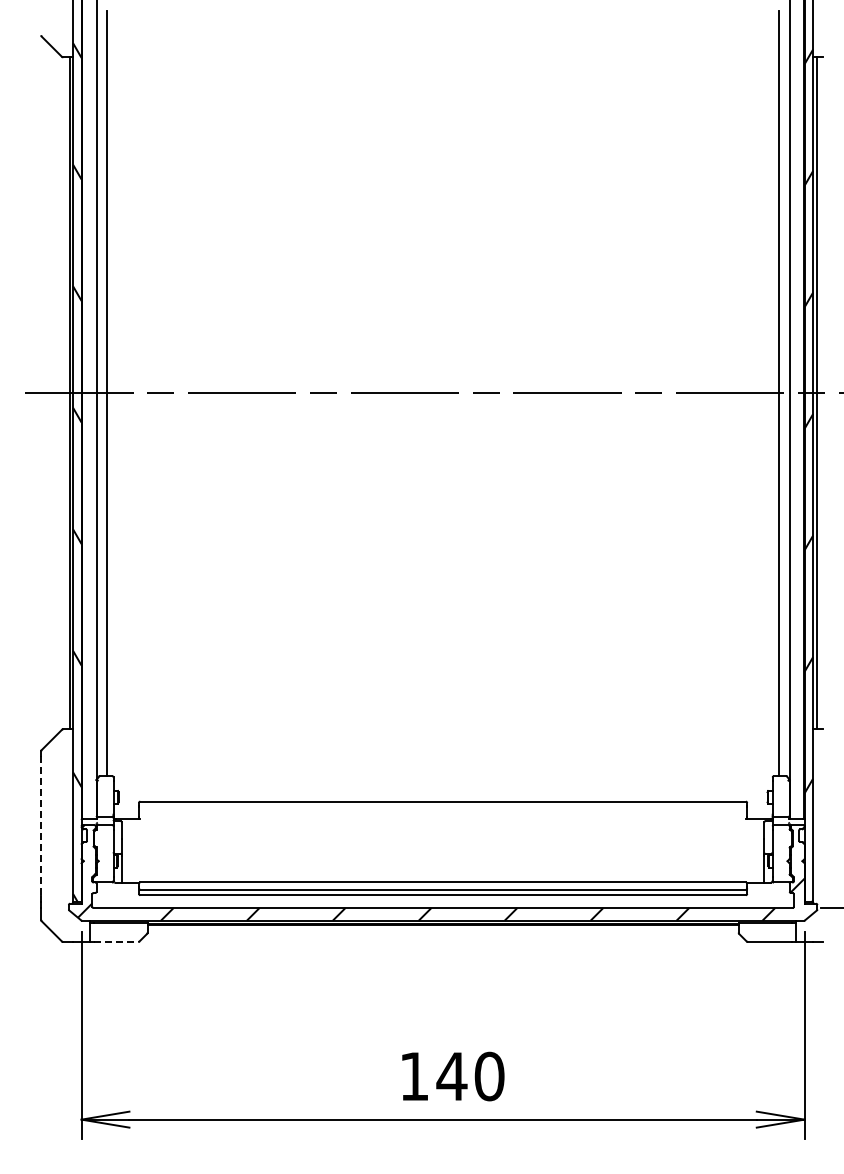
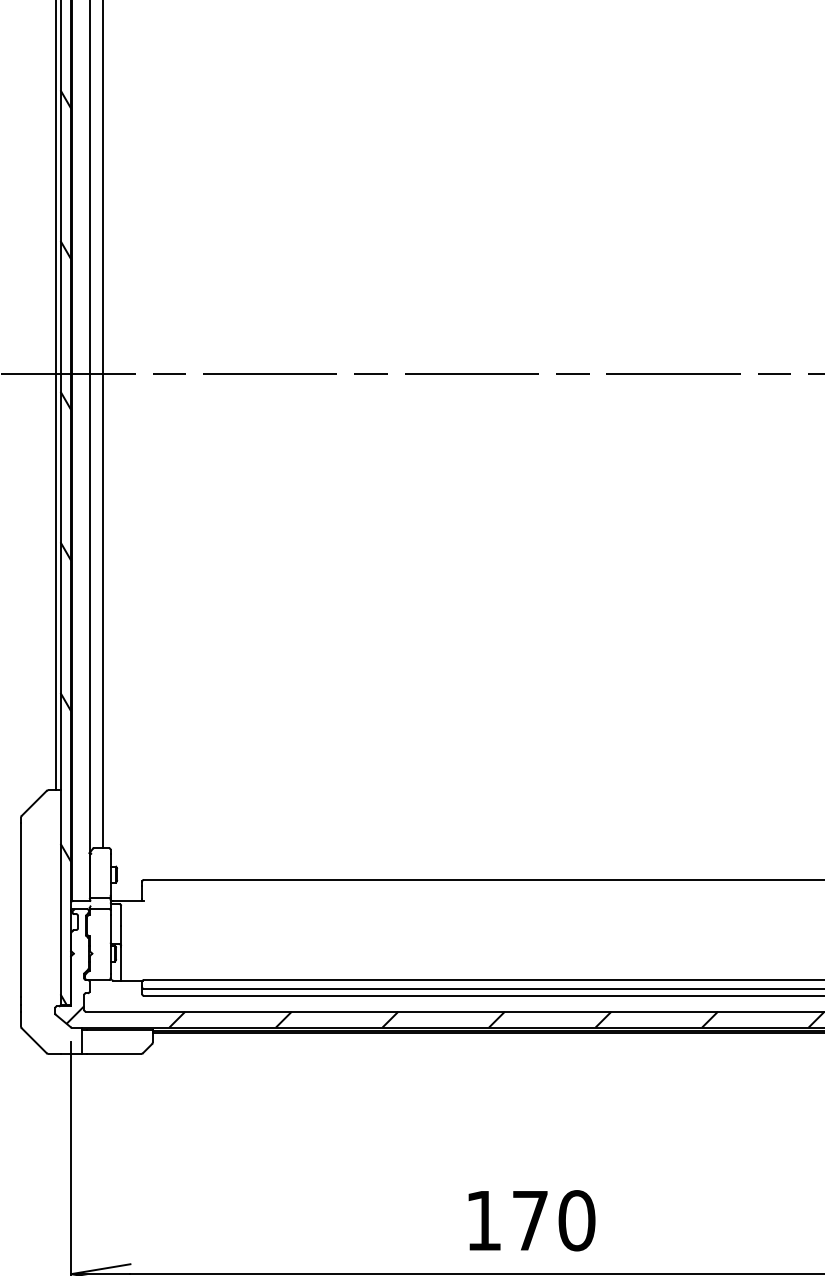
line: (41, 826) -> (21, 910), dashed -> solid
line: (116, 941) -> (114, 1053), dashed -> solid
text: (451, 1076) -> (529, 1220), 140 -> 170

